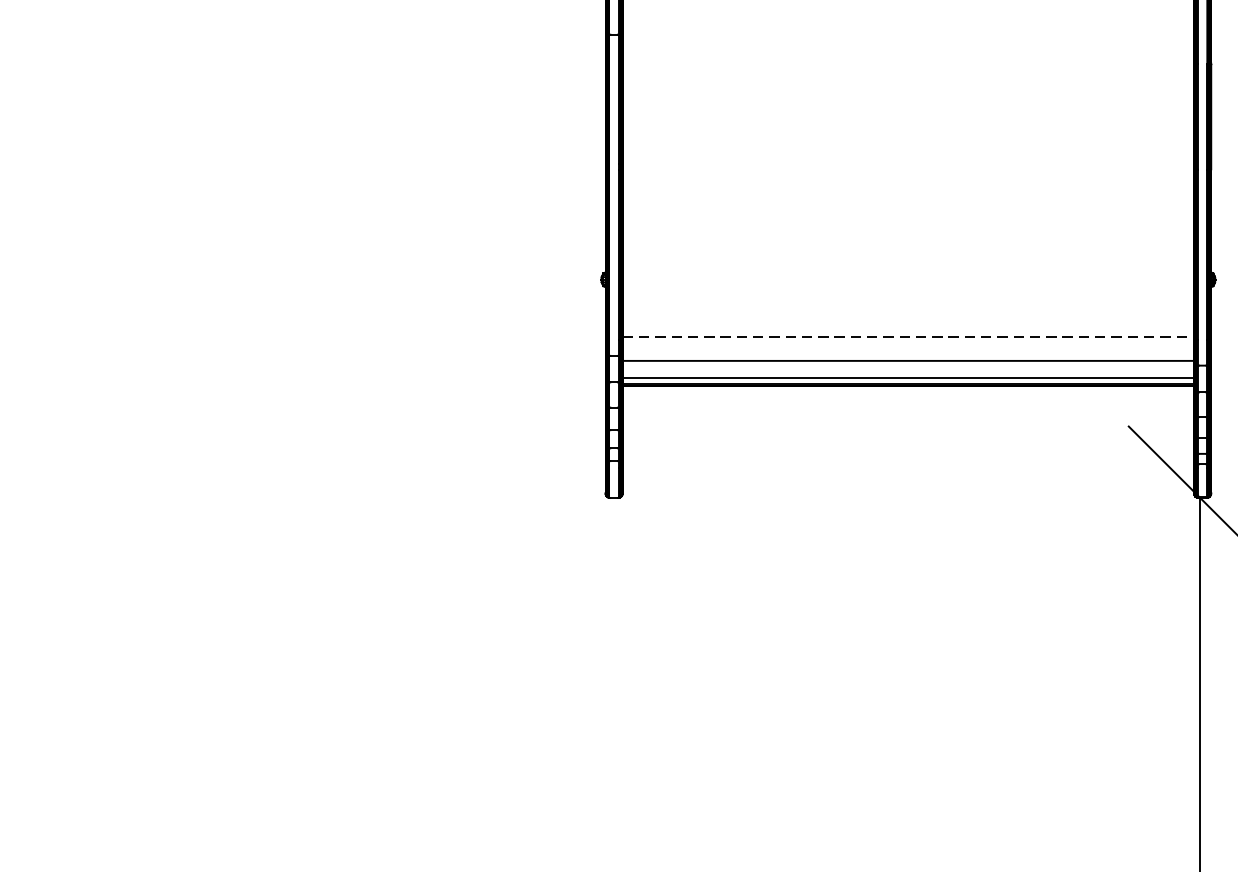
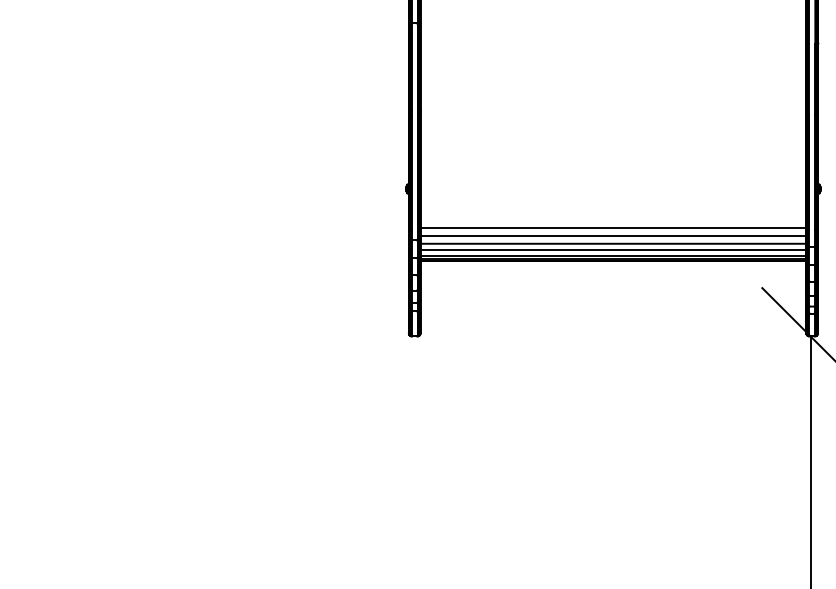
line: (908, 336) -> (613, 227), dashed -> solid
line: (908, 350) -> (613, 236), added
line: (908, 370) -> (613, 250), added

